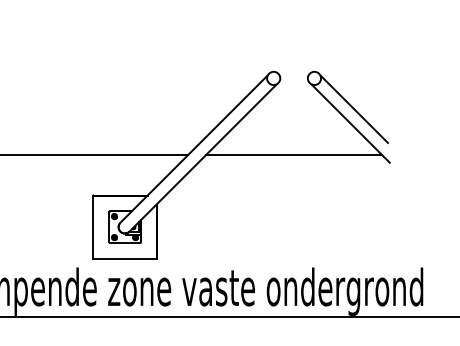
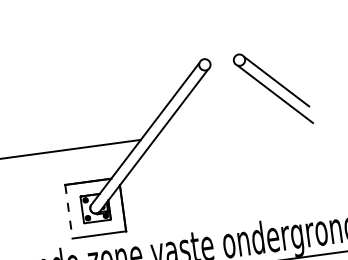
line: (293, 155) -> (230, 127), removed
line: (93, 227) -> (69, 212), solid -> dashed

